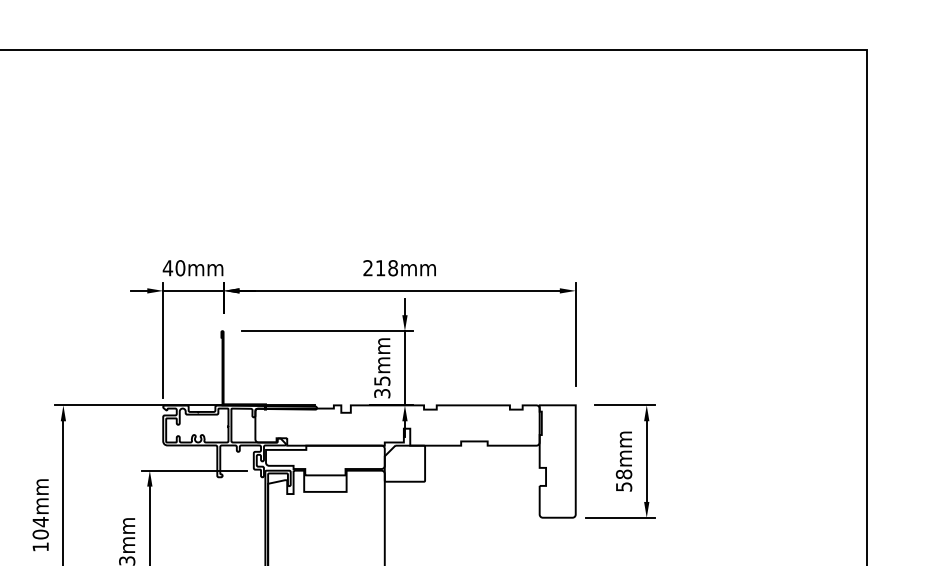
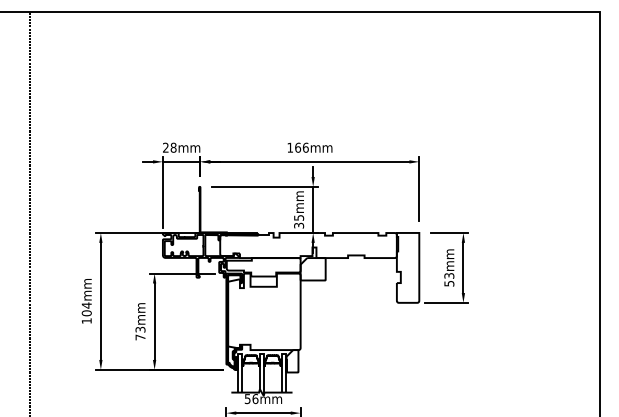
text: (173, 267) -> (169, 147), 40mm -> 28mm
text: (379, 267) -> (297, 147), 218mm -> 166mm
text: (624, 473) -> (449, 275), 58mm -> 53mm

